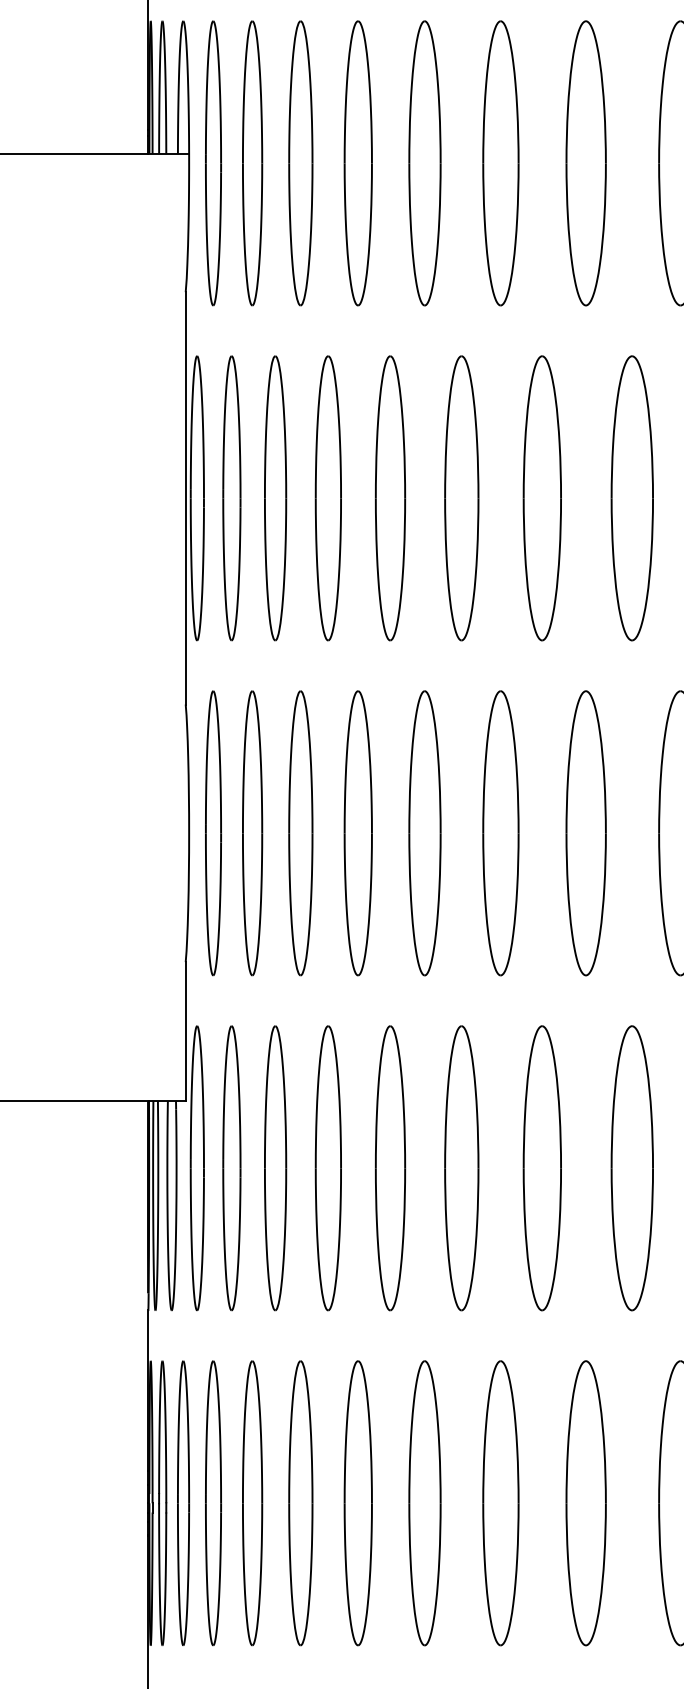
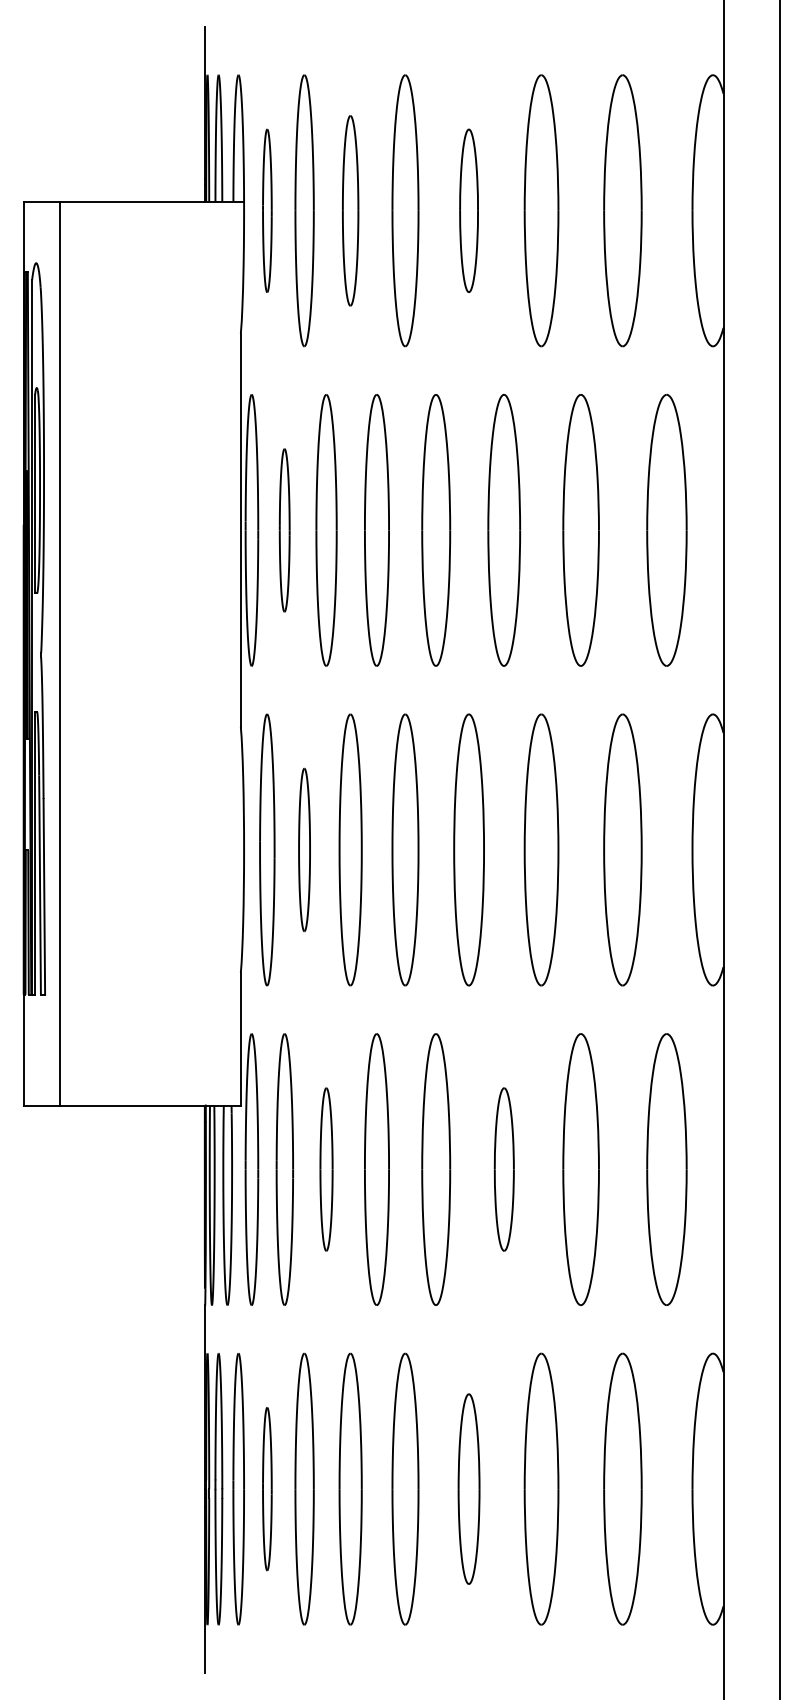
part: (213, 163) -> (267, 210), size x0.6
part: (300, 163) -> (350, 210), size x0.7
part: (424, 163) -> (468, 210), size x0.6
part: (231, 498) -> (284, 530), size x0.6
part: (252, 832) -> (304, 849), size x0.6
part: (275, 1168) -> (326, 1169), size x0.6
part: (462, 1168) -> (504, 1169), size x0.6
part: (213, 1502) -> (267, 1488), size x0.6
part: (424, 1502) -> (468, 1488), size x0.7

